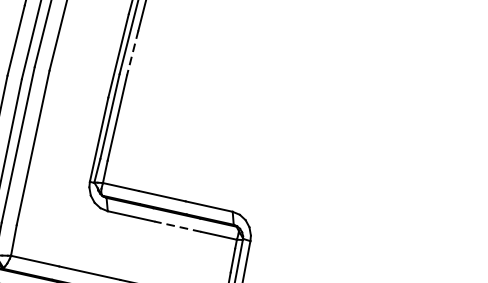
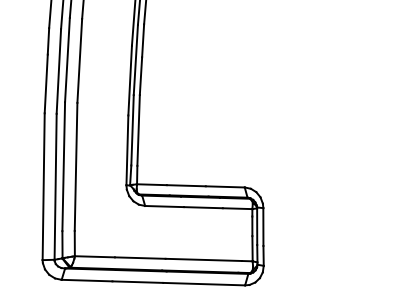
line: (132, 53) -> (140, 76), dashed -> solid
line: (176, 226) -> (202, 207), dashed -> solid

